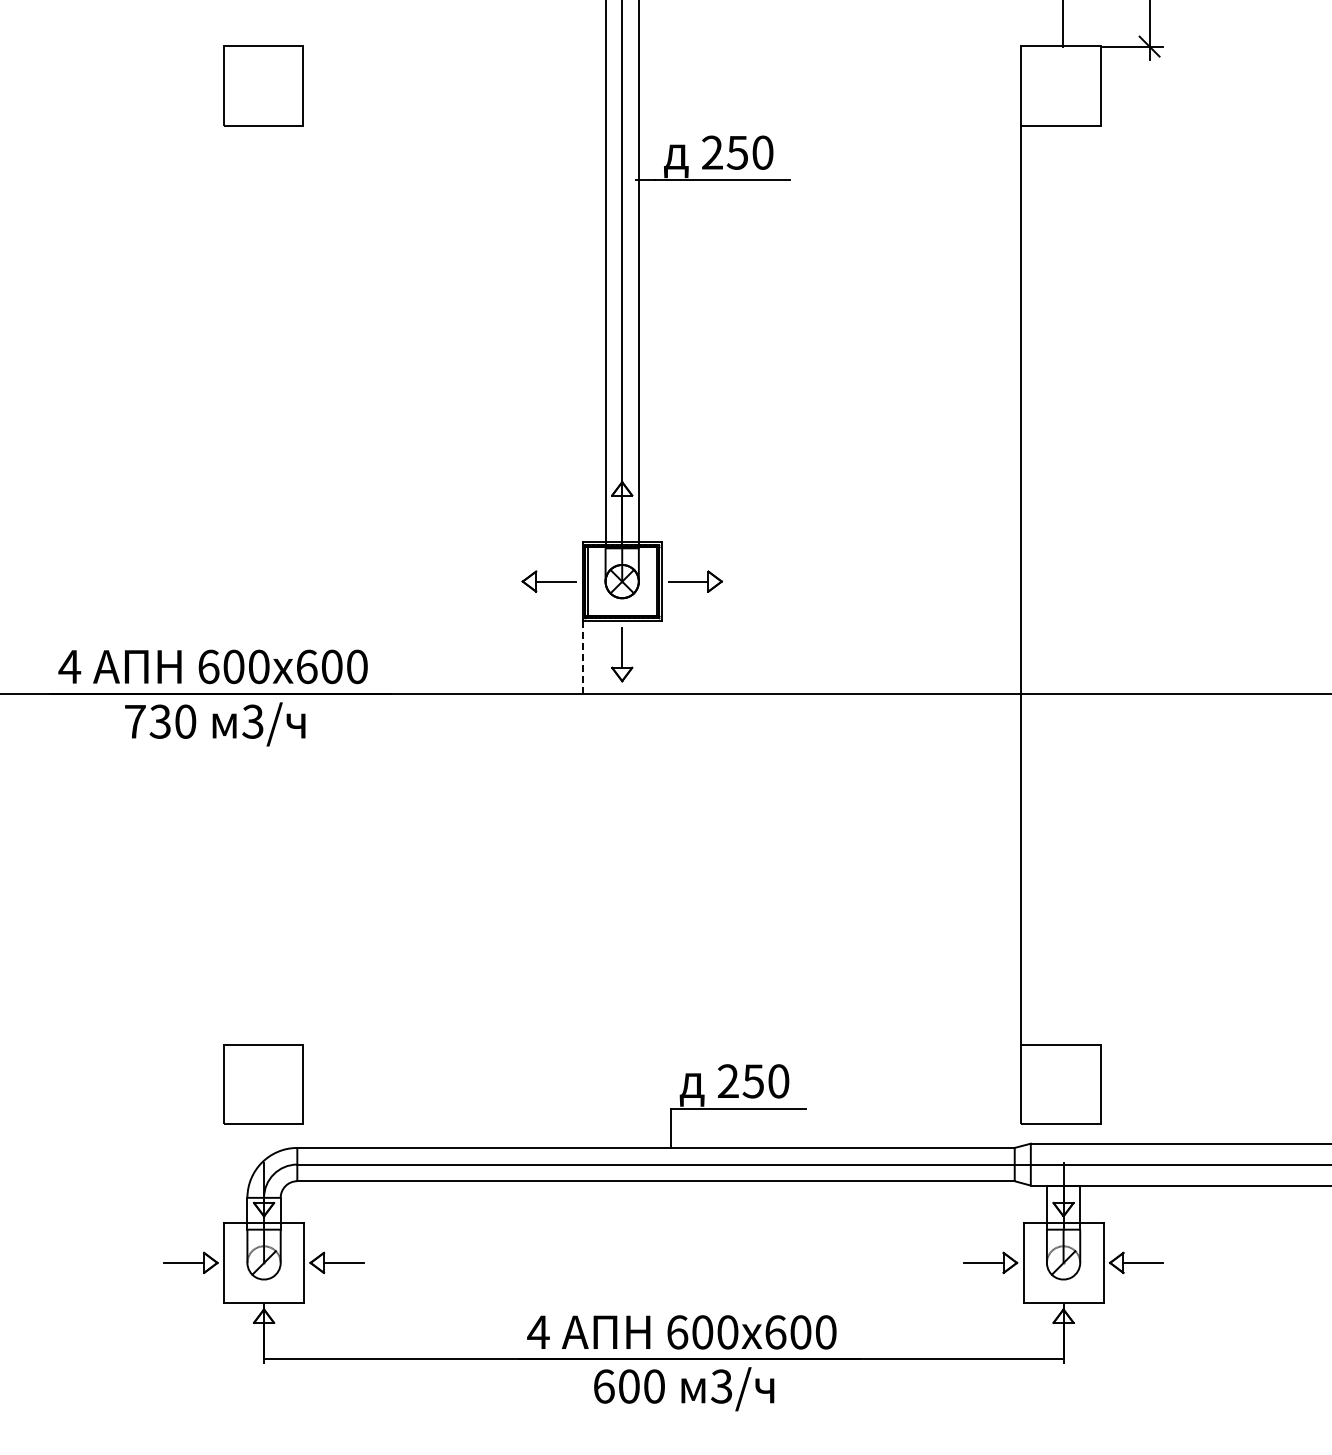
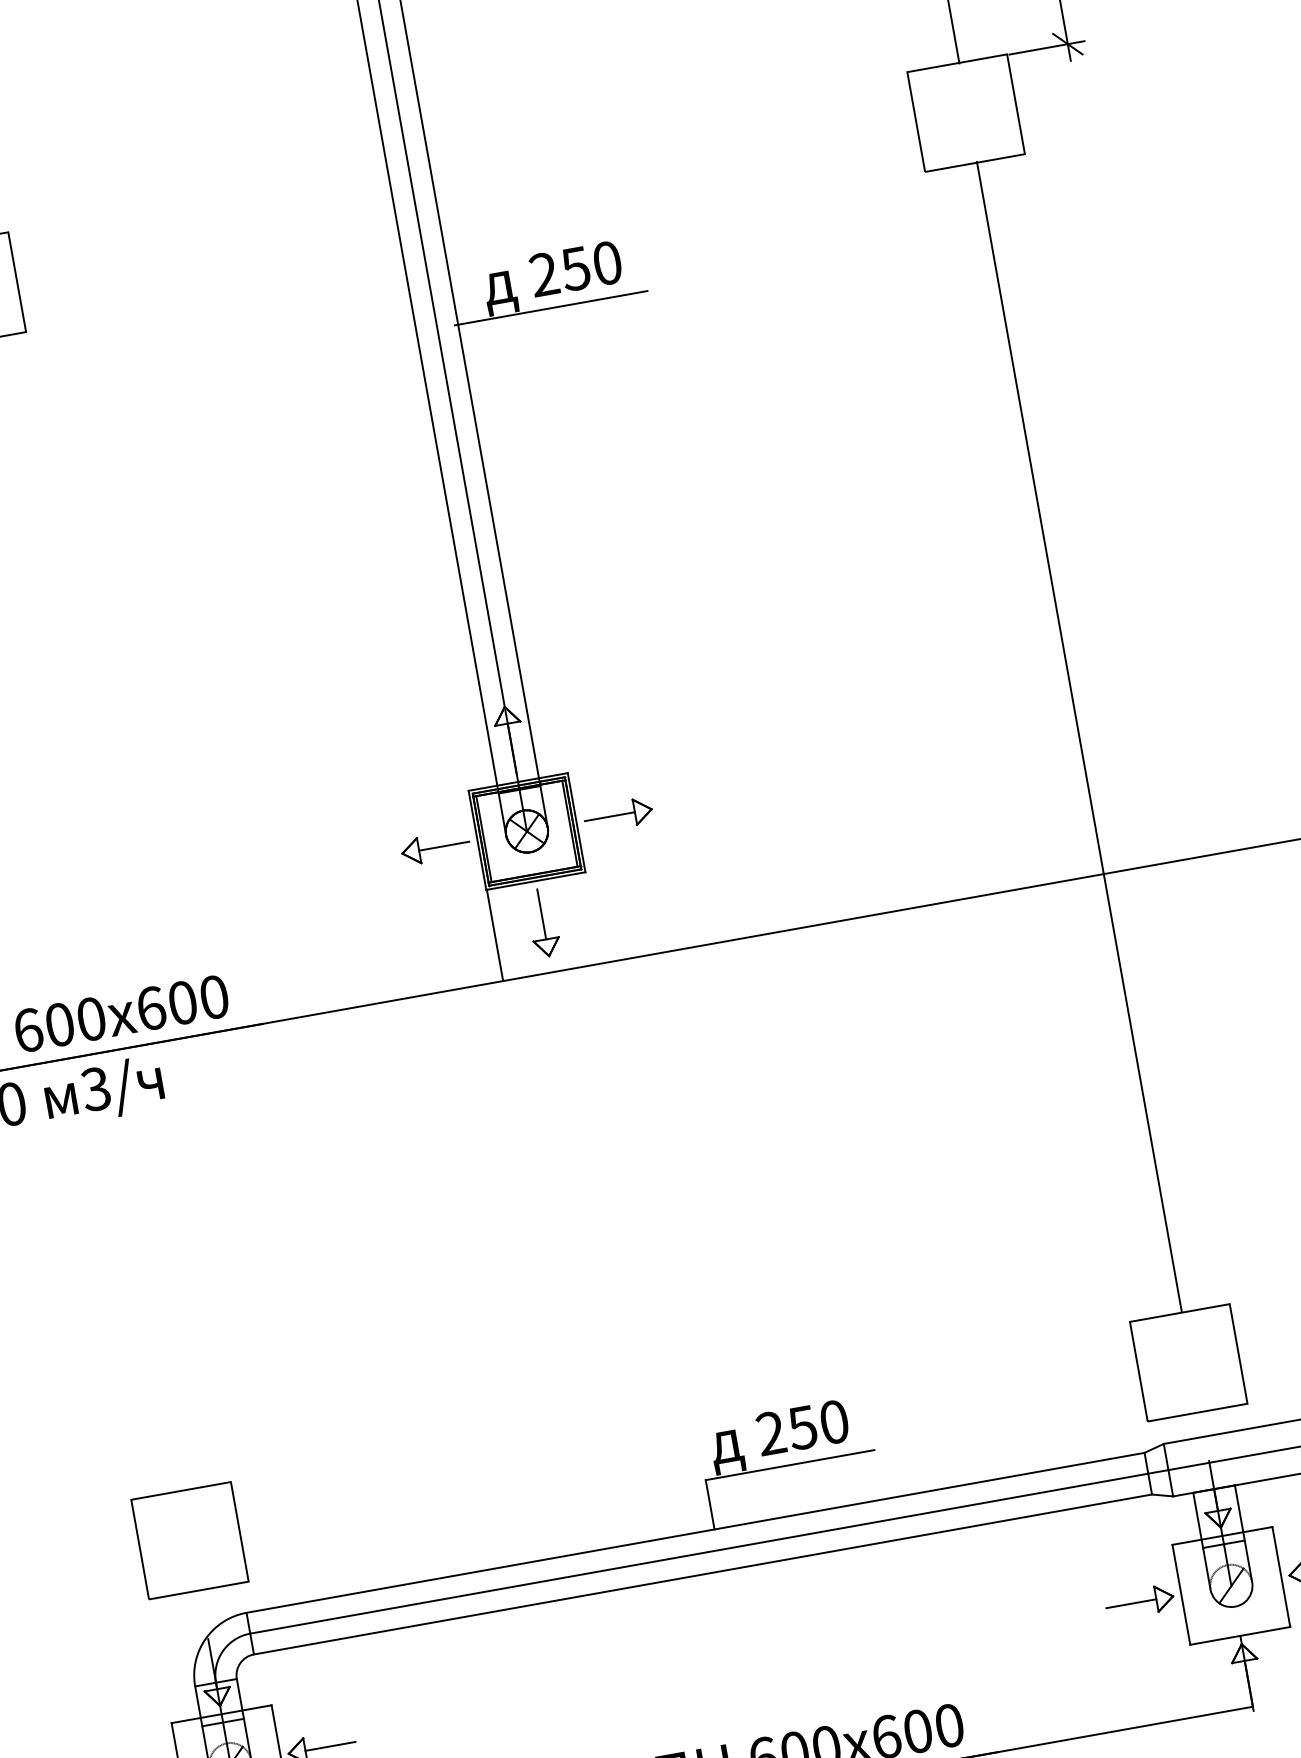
line: (1020, 584) -> (1078, 736), moved
line: (583, 658) -> (495, 936), dashed -> solid

